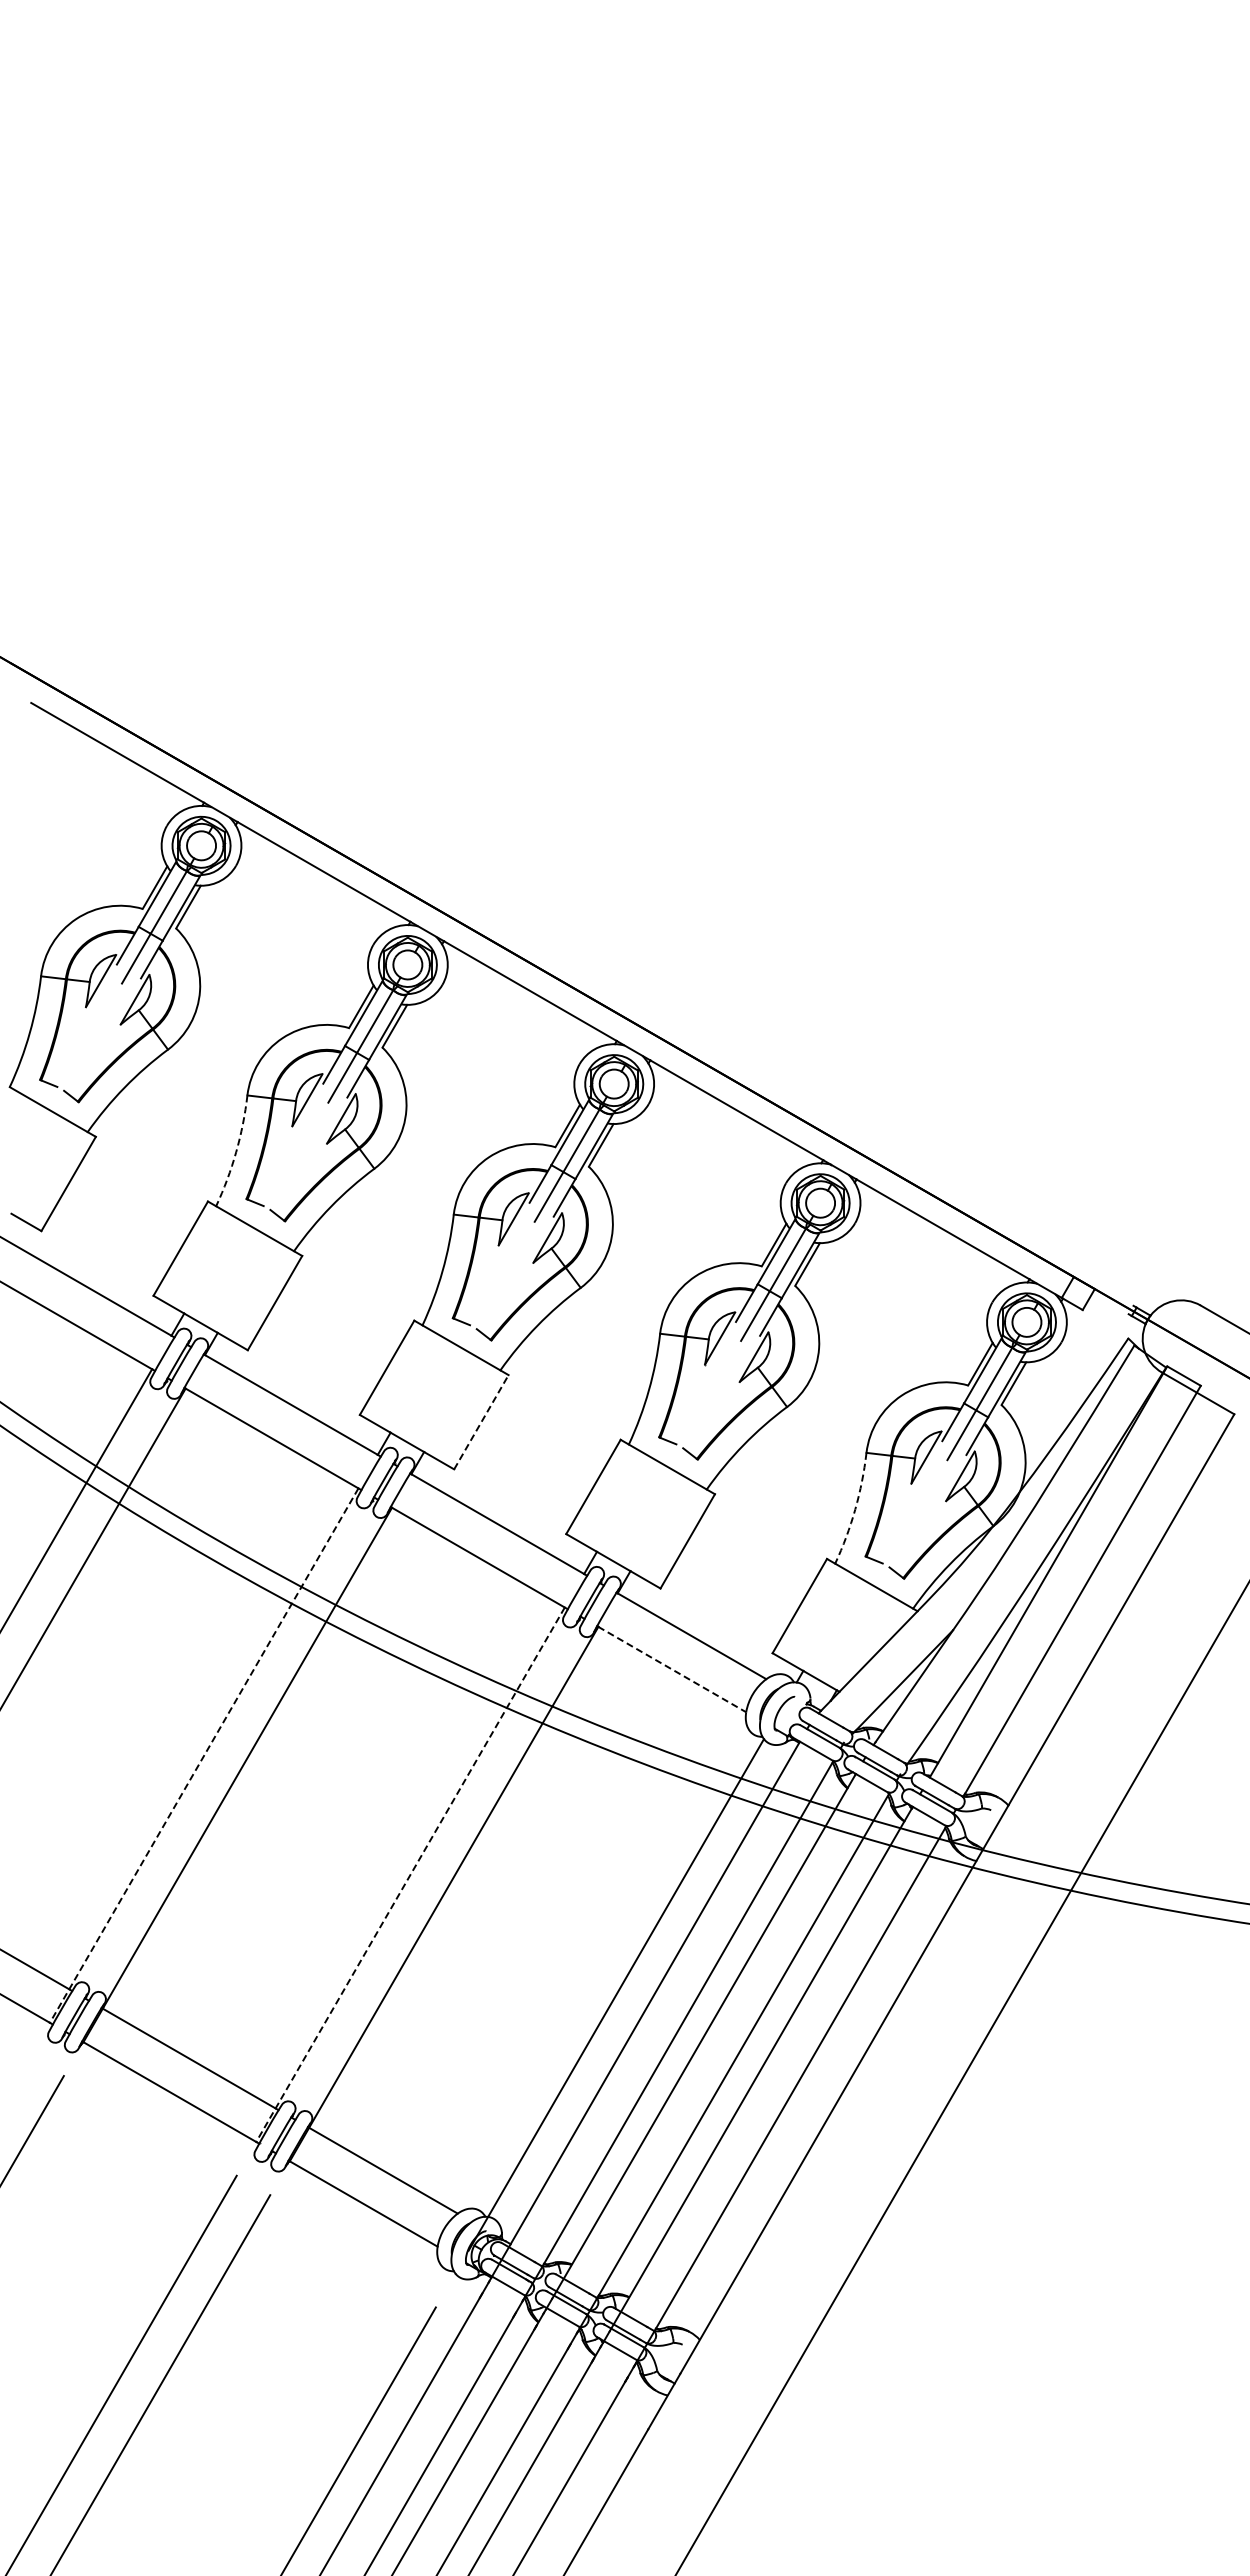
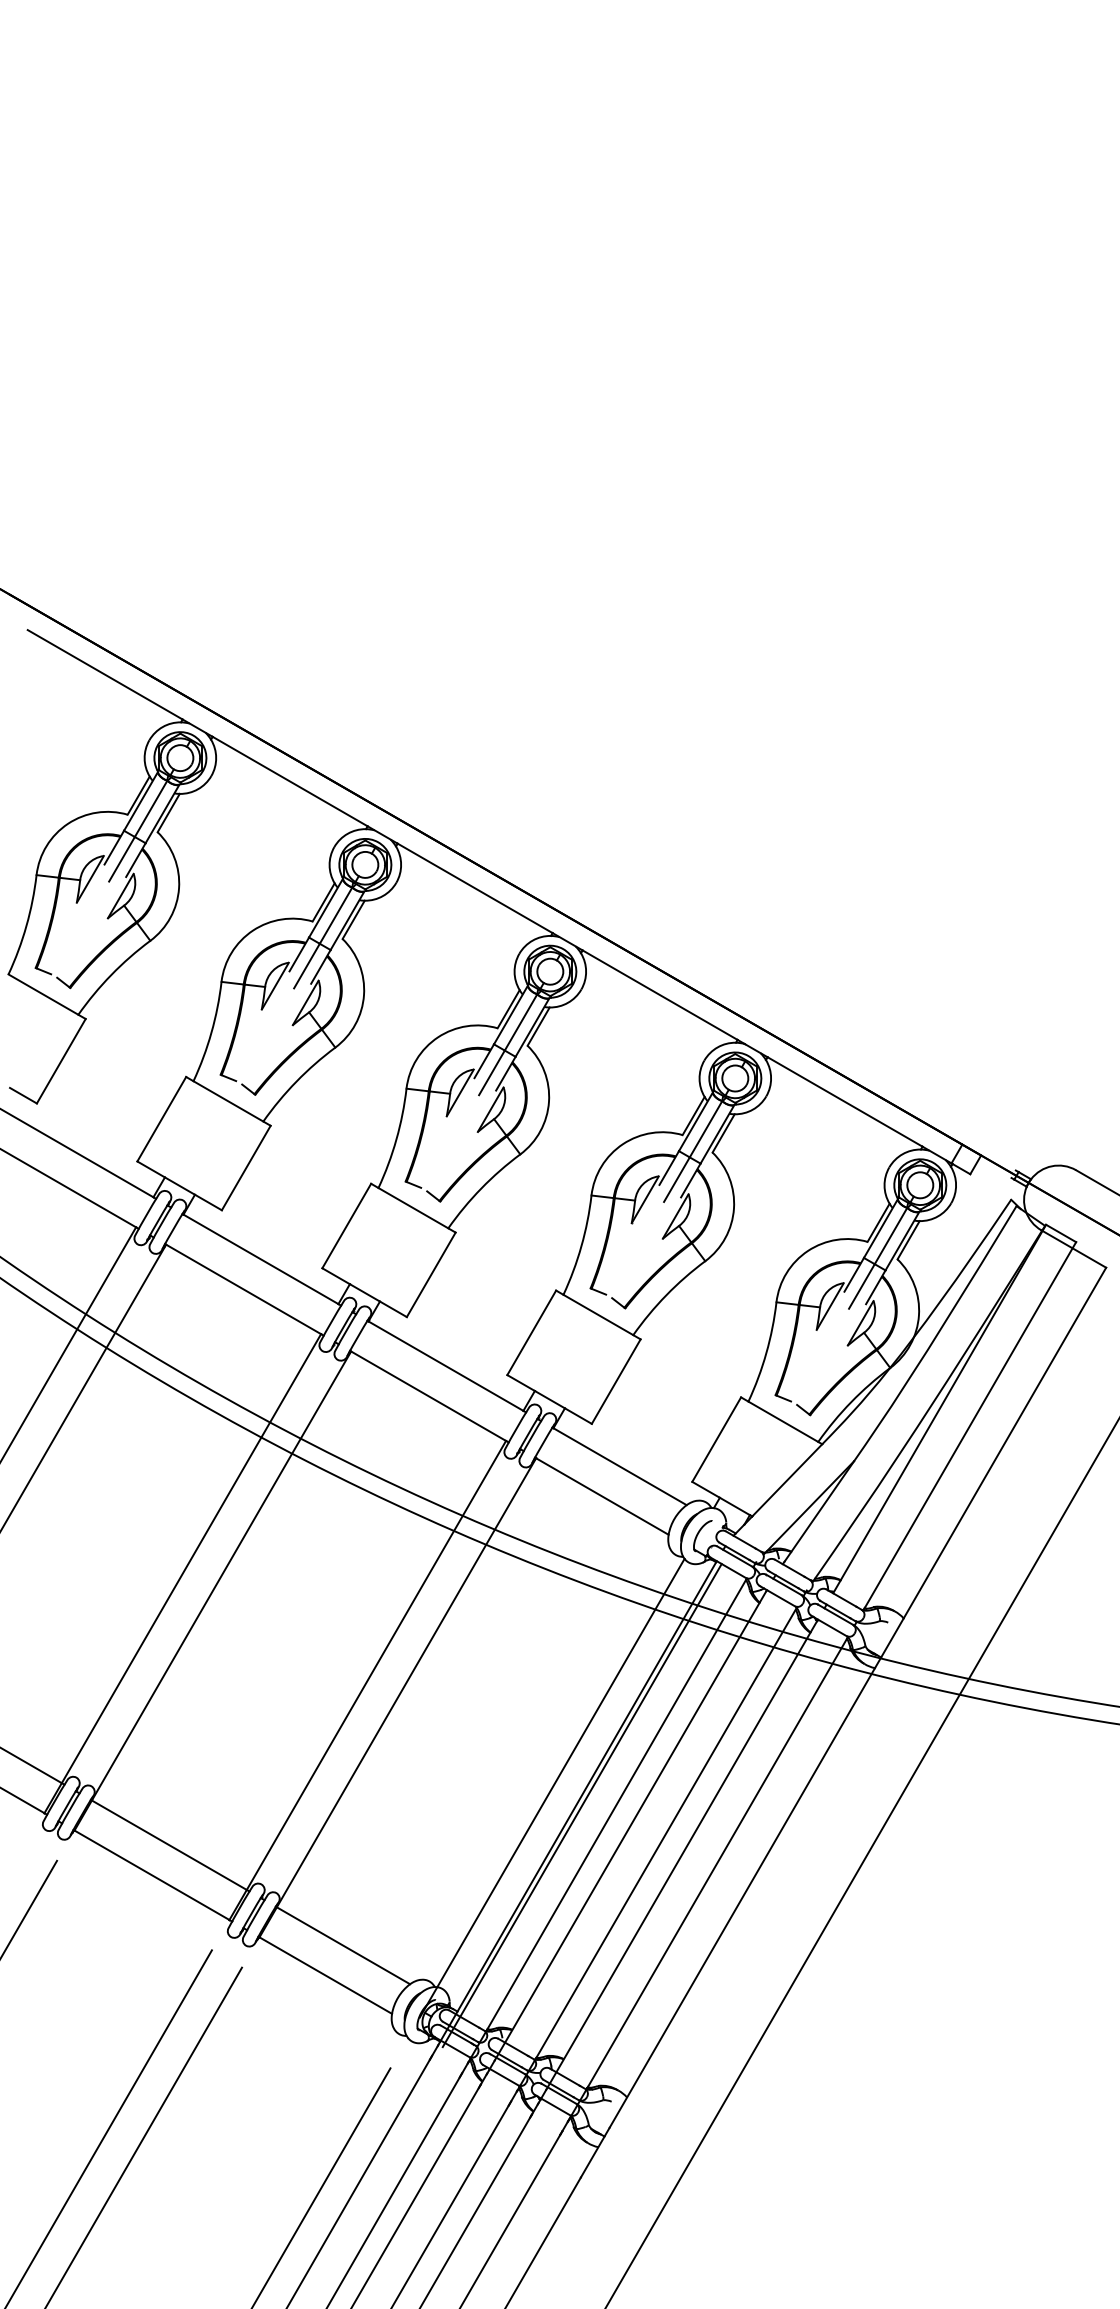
arc: (236, 1152) -> (211, 1033), dashed -> solid
line: (481, 1421) -> (431, 1274), dashed -> solid
arc: (855, 1509) -> (766, 1353), dashed -> solid
line: (672, 1669) -> (602, 1496), dashed -> solid
line: (204, 1755) -> (183, 1573), dashed -> solid
line: (410, 1874) -> (367, 1680), dashed -> solid
line: (649, 2013) -> (581, 1804), added

